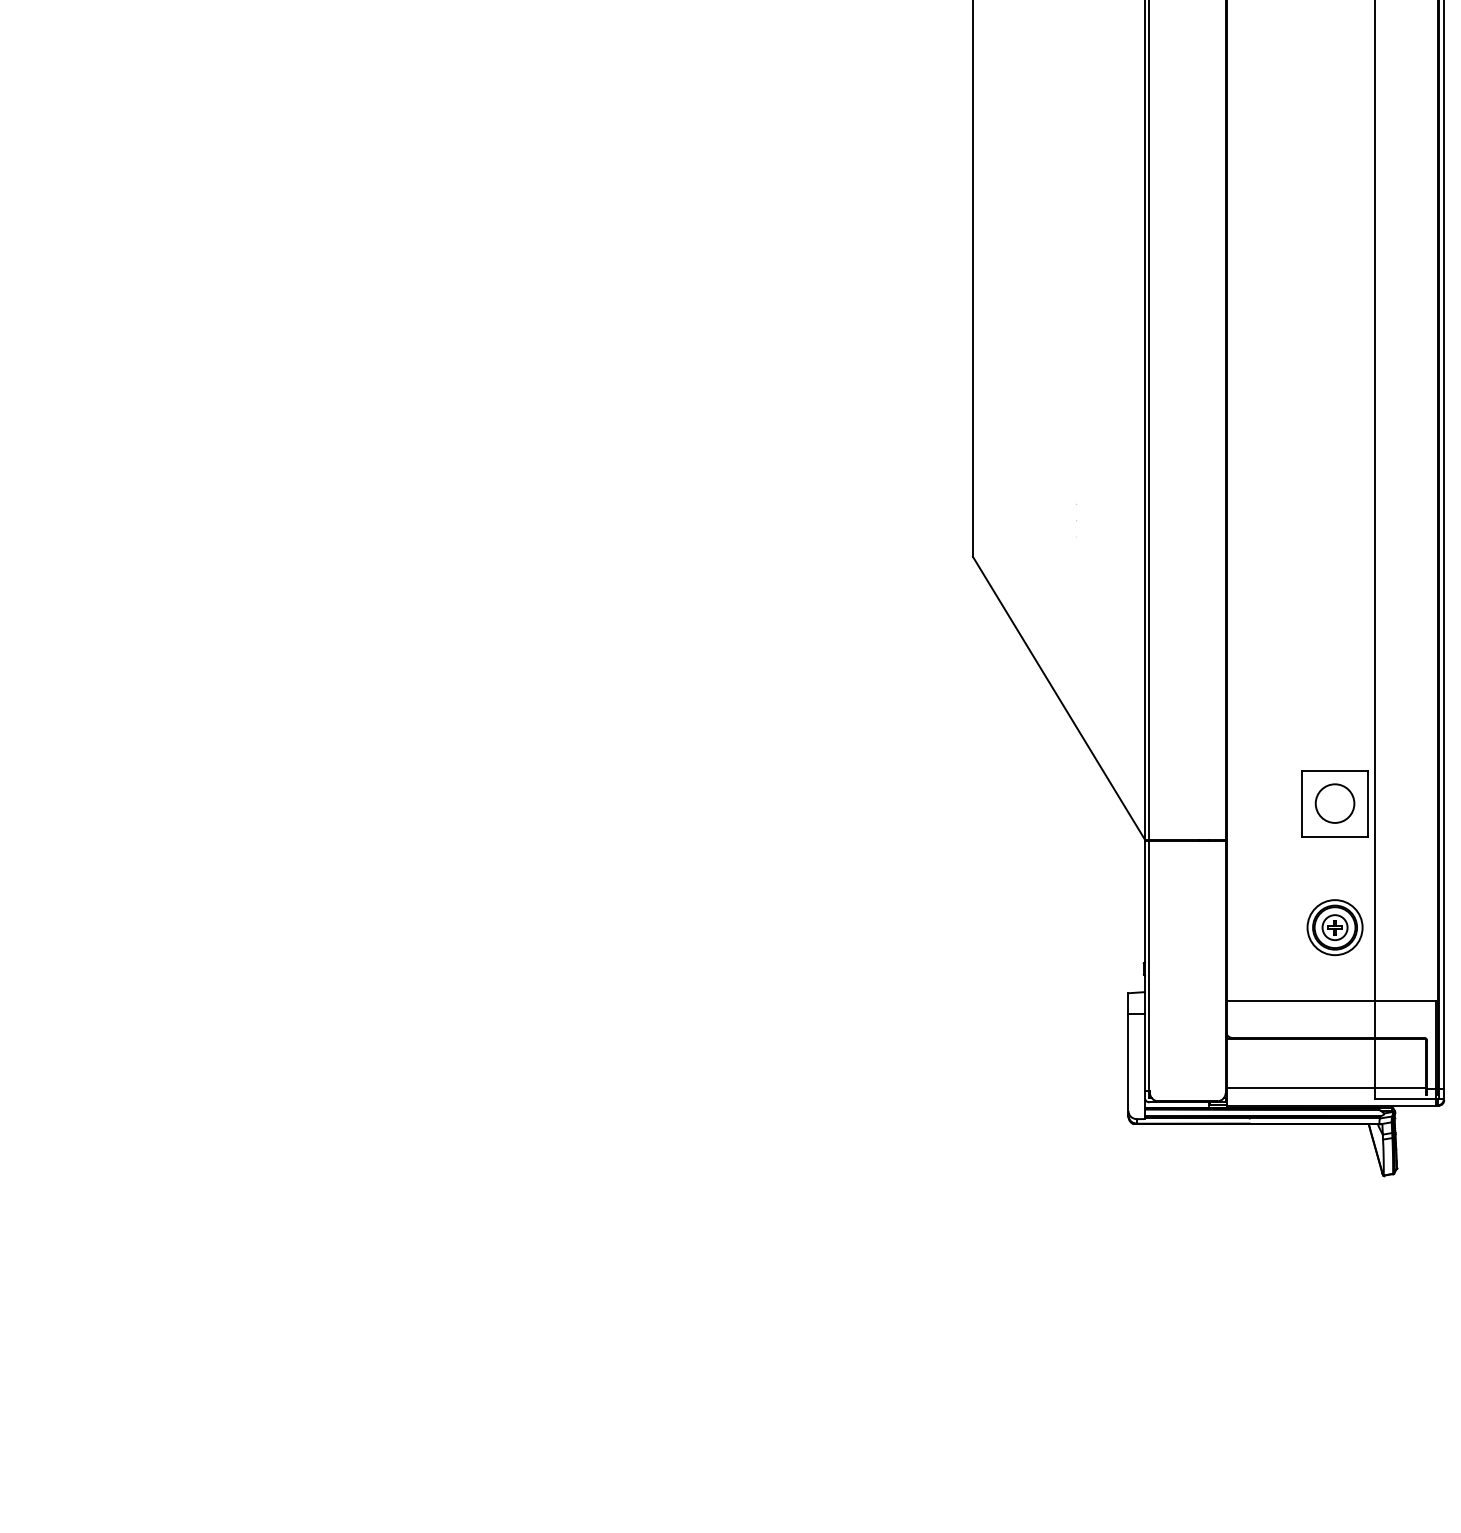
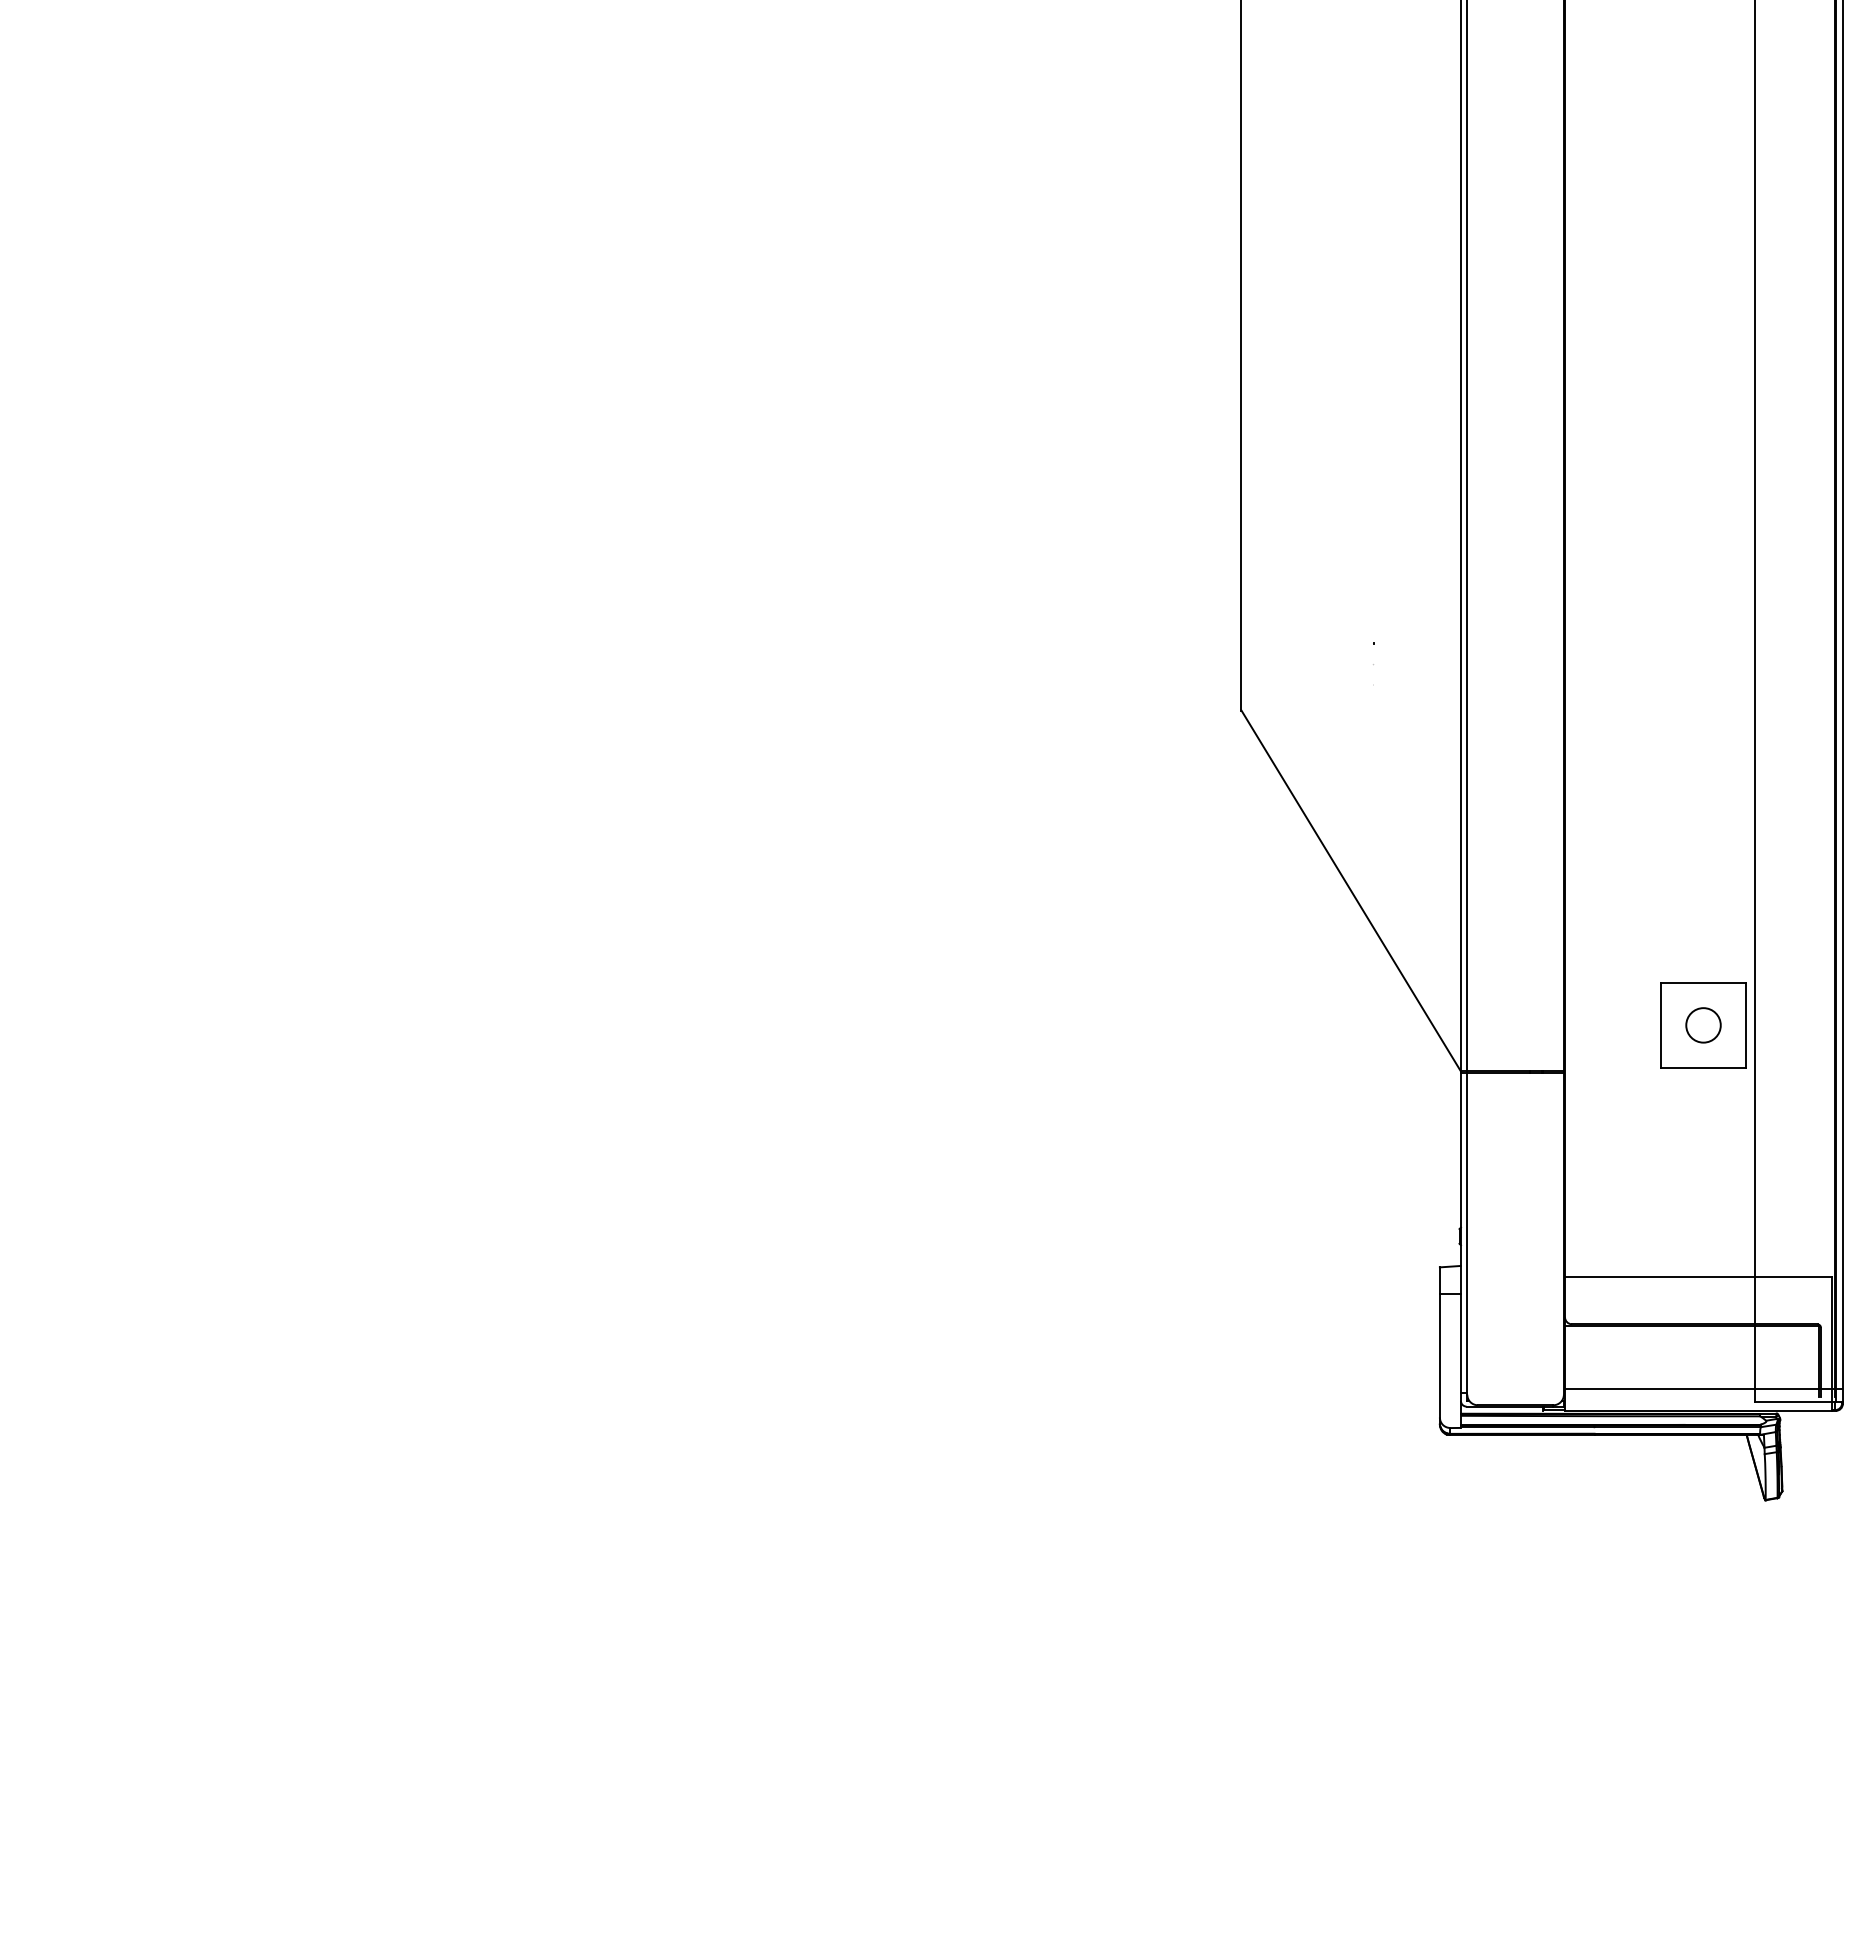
circle: (1335, 803) -> (1703, 1025), size x0.7
part: (1335, 927) -> (1703, 1183), removed

